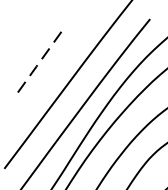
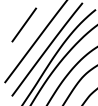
line: (41, 61) -> (24, 25), dashed -> solid

